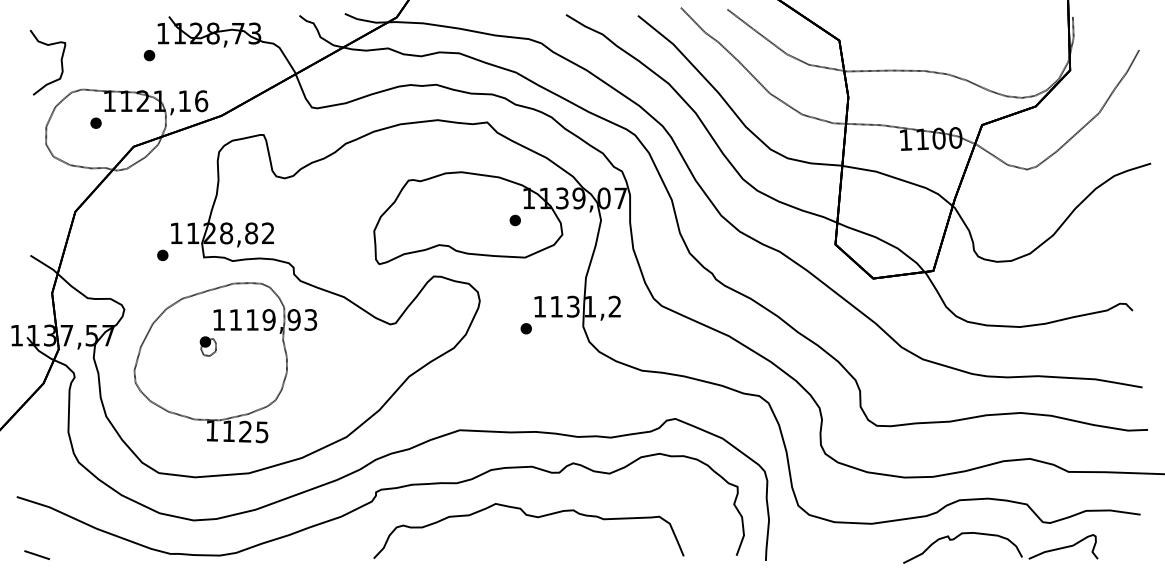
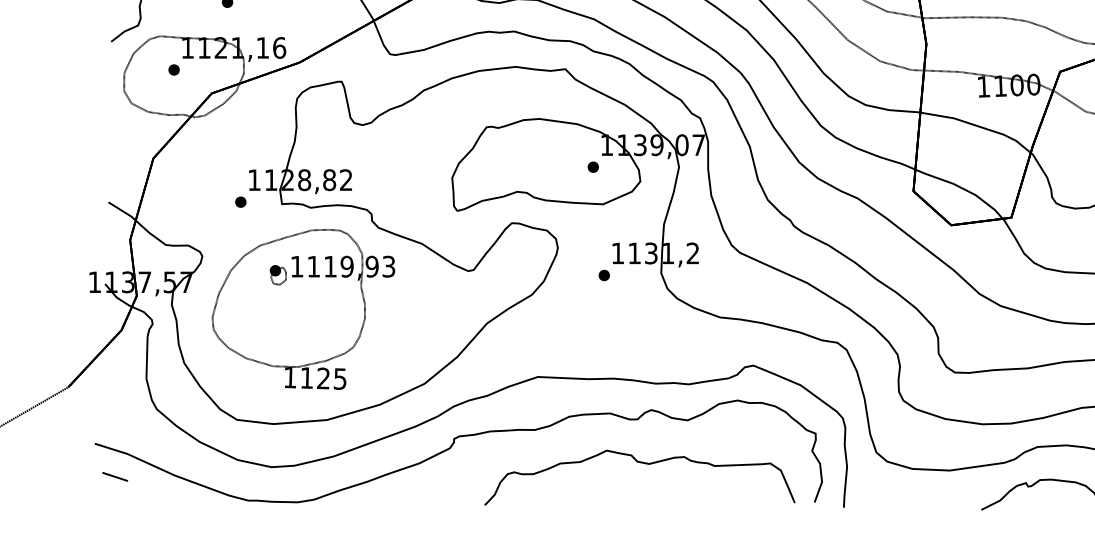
part: (207, 346) -> (277, 275), moved
curve: (533, 517) -> (644, 464), moved
line: (37, 555) -> (115, 477), moved

